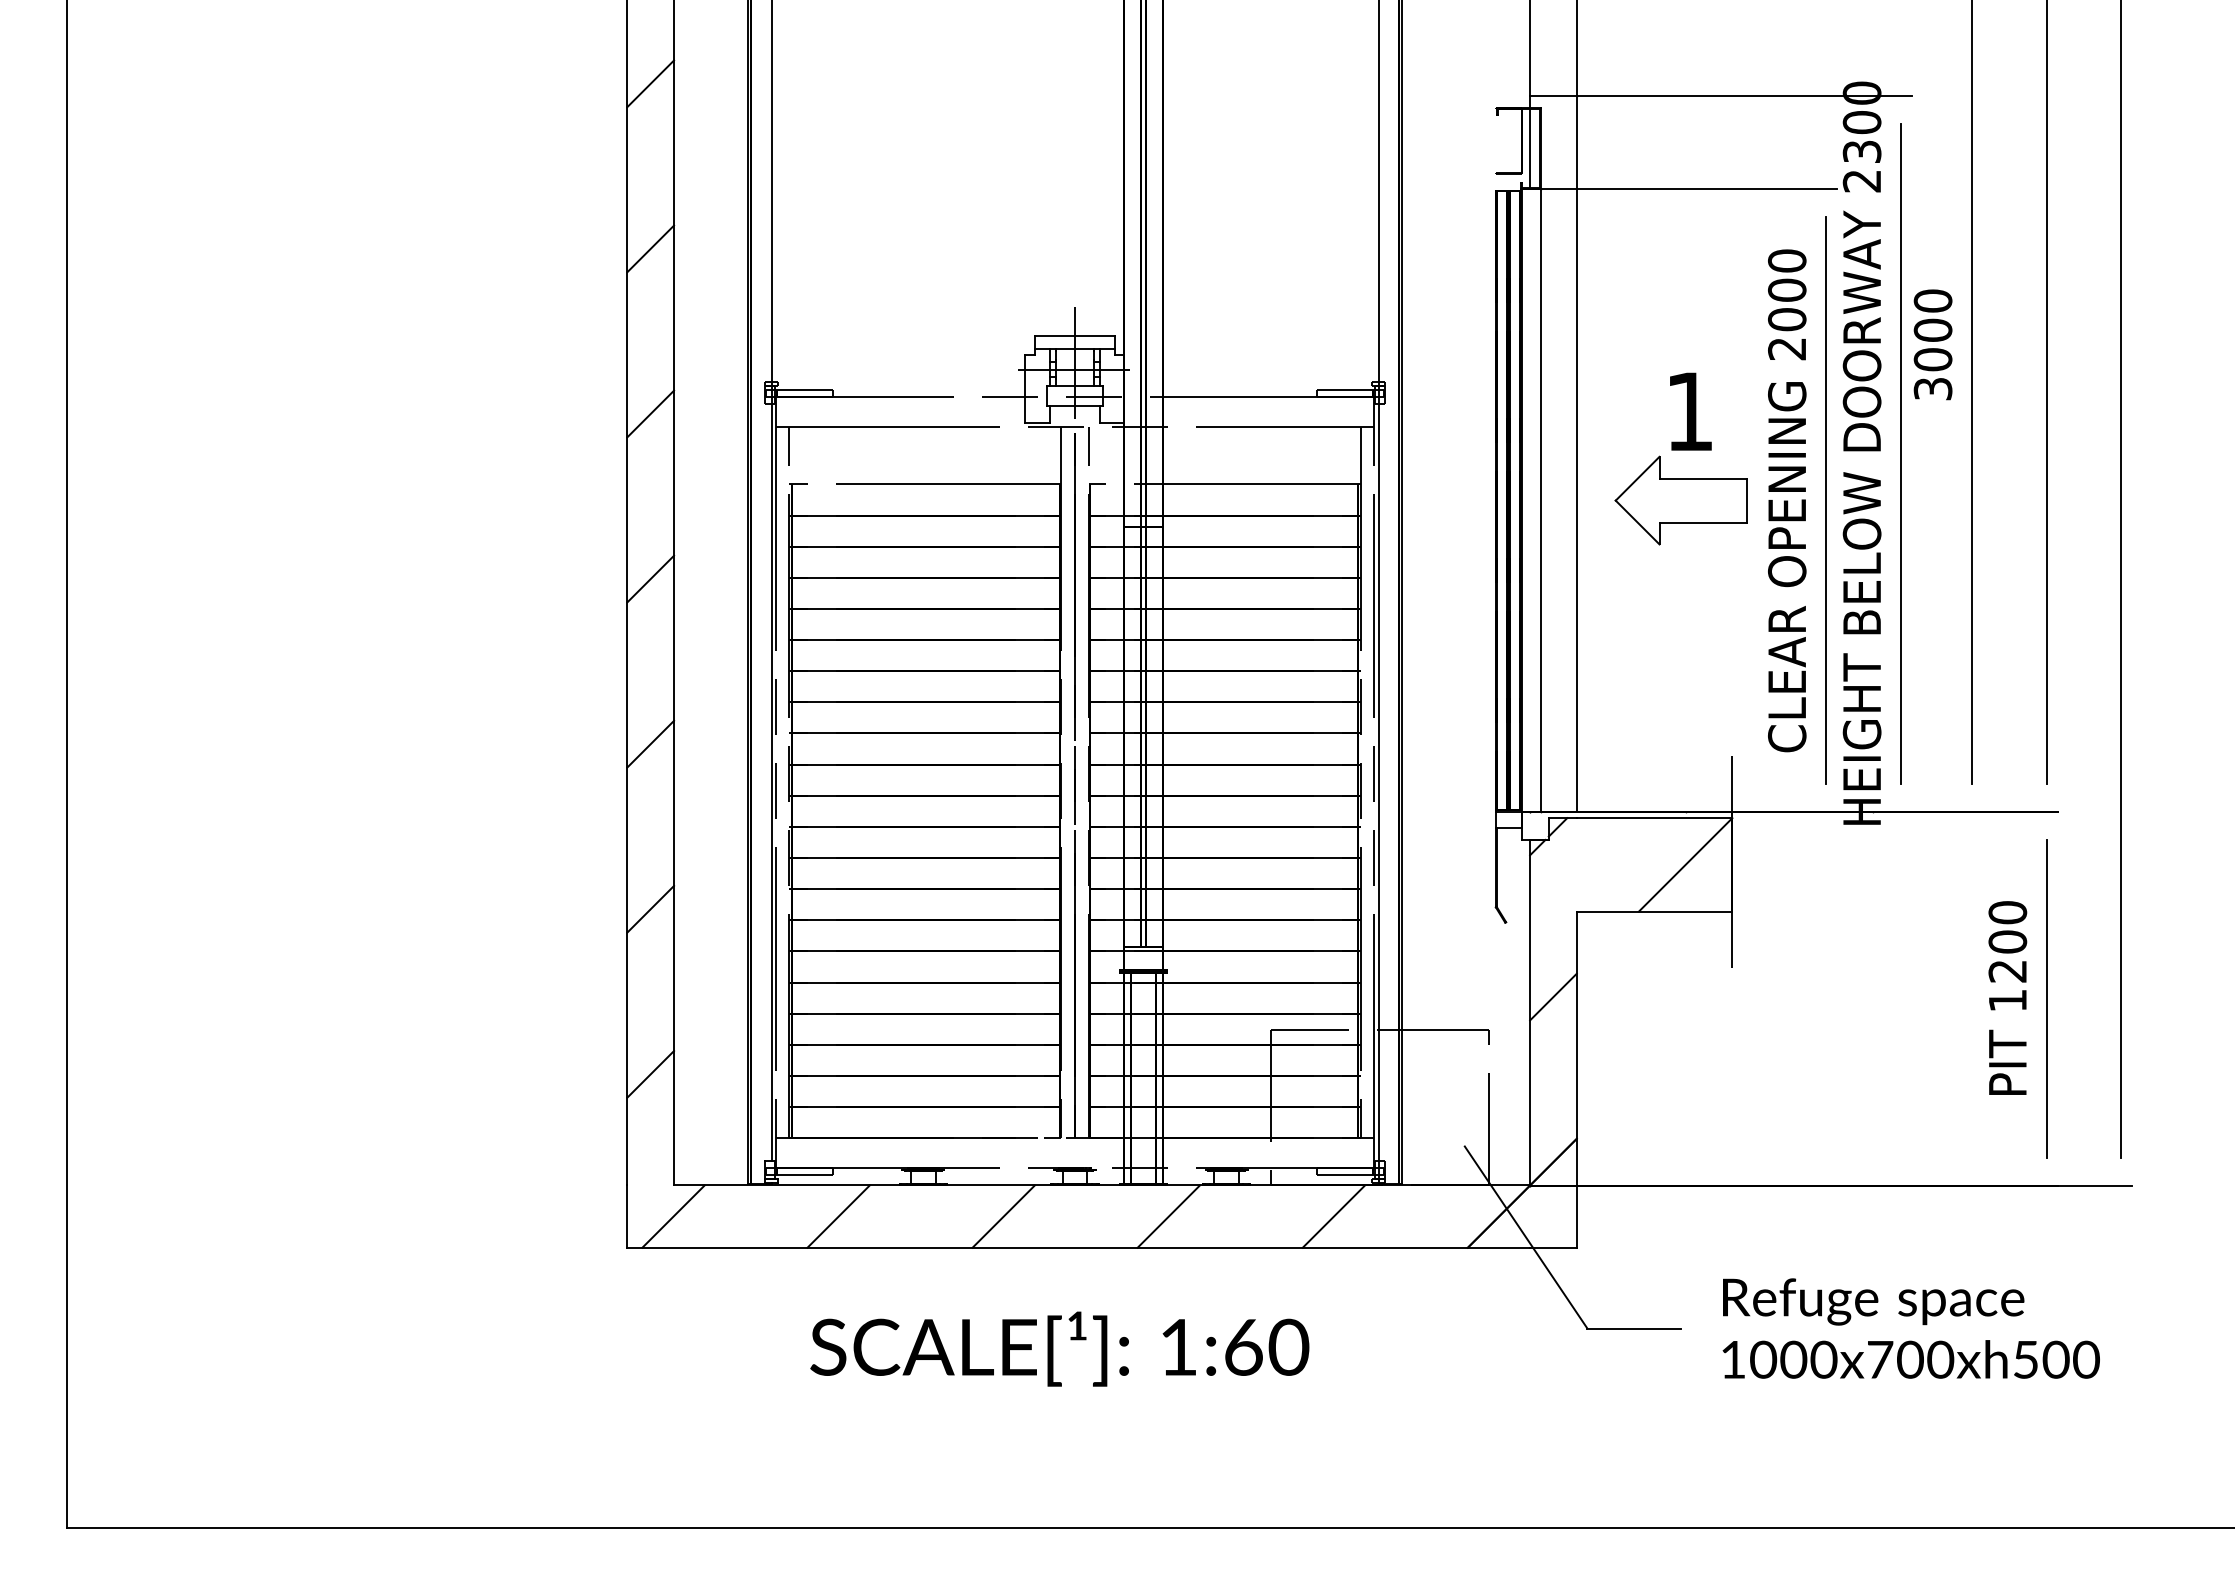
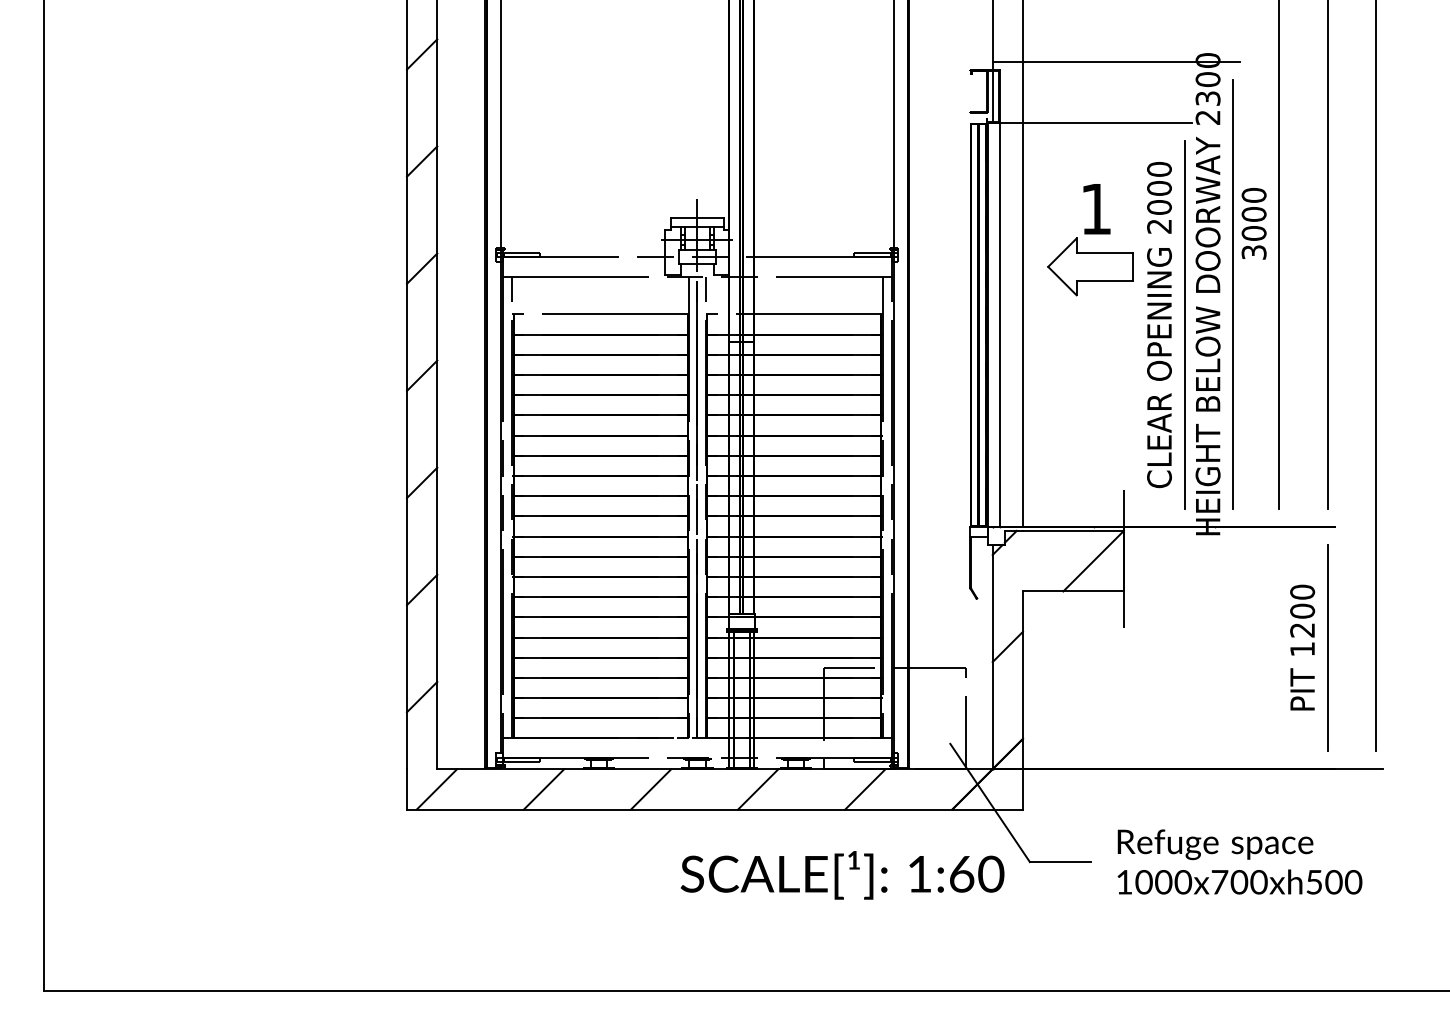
part: (1680, 459) -> (1090, 240), moved
text: (1059, 1349) -> (842, 875), moved

